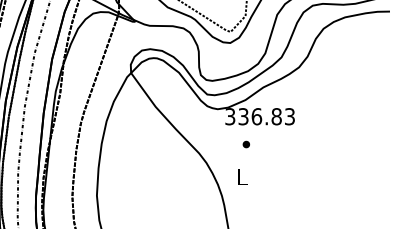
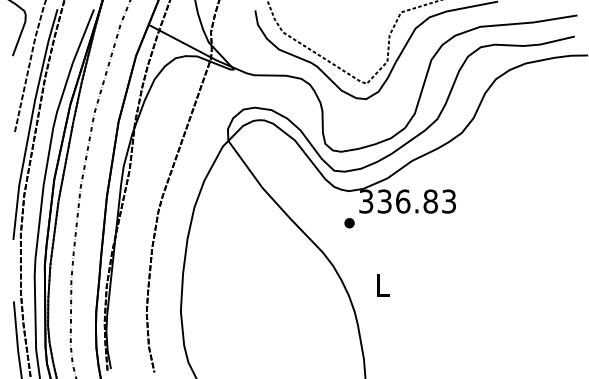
part: (246, 144) -> (349, 223), moved

